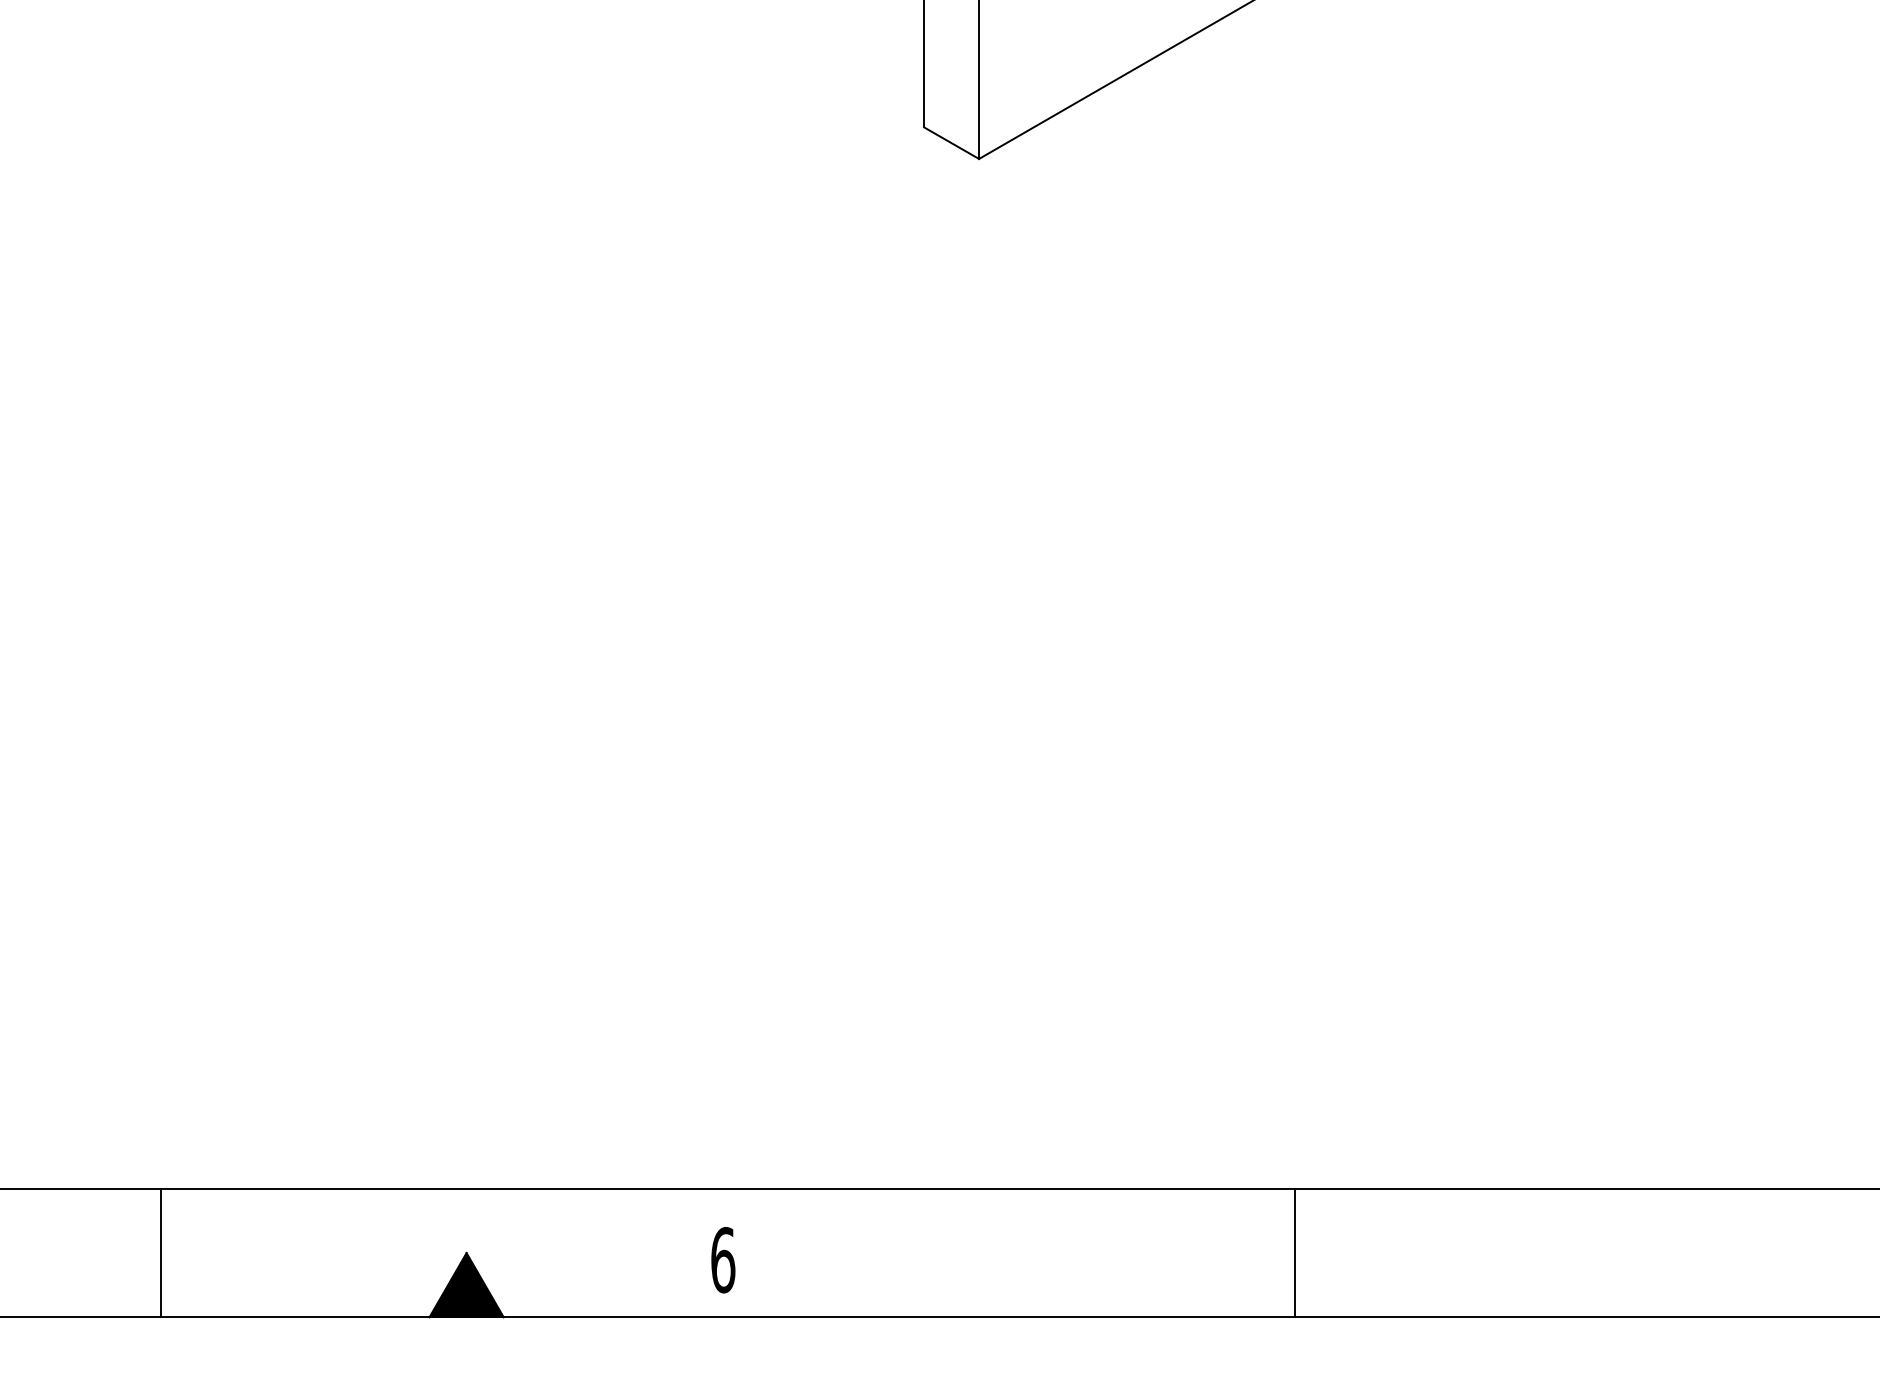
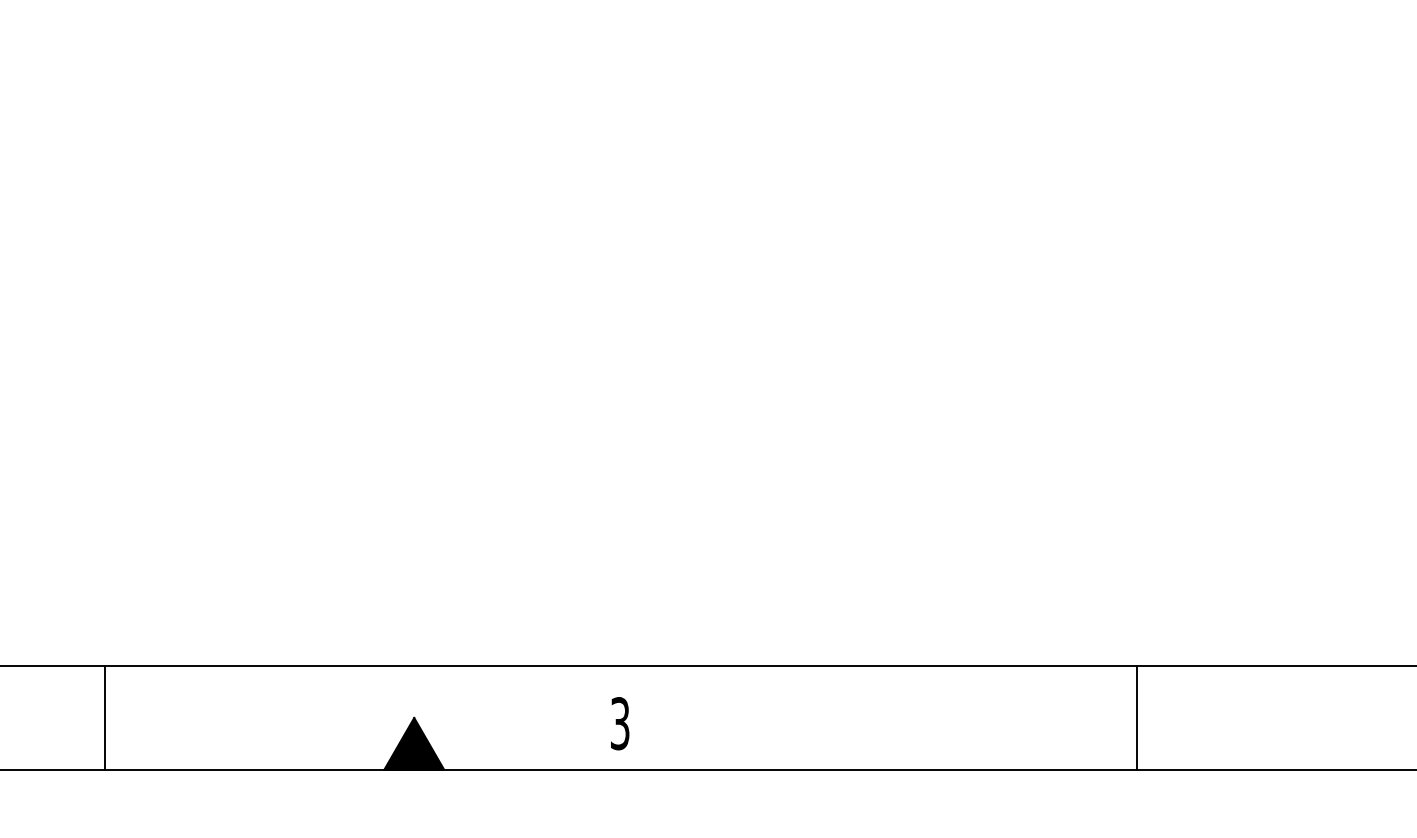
line: (160, 1252) -> (104, 717), moved
line: (1295, 1252) -> (1136, 717), moved
text: (723, 1259) -> (620, 723), 6 -> 3

